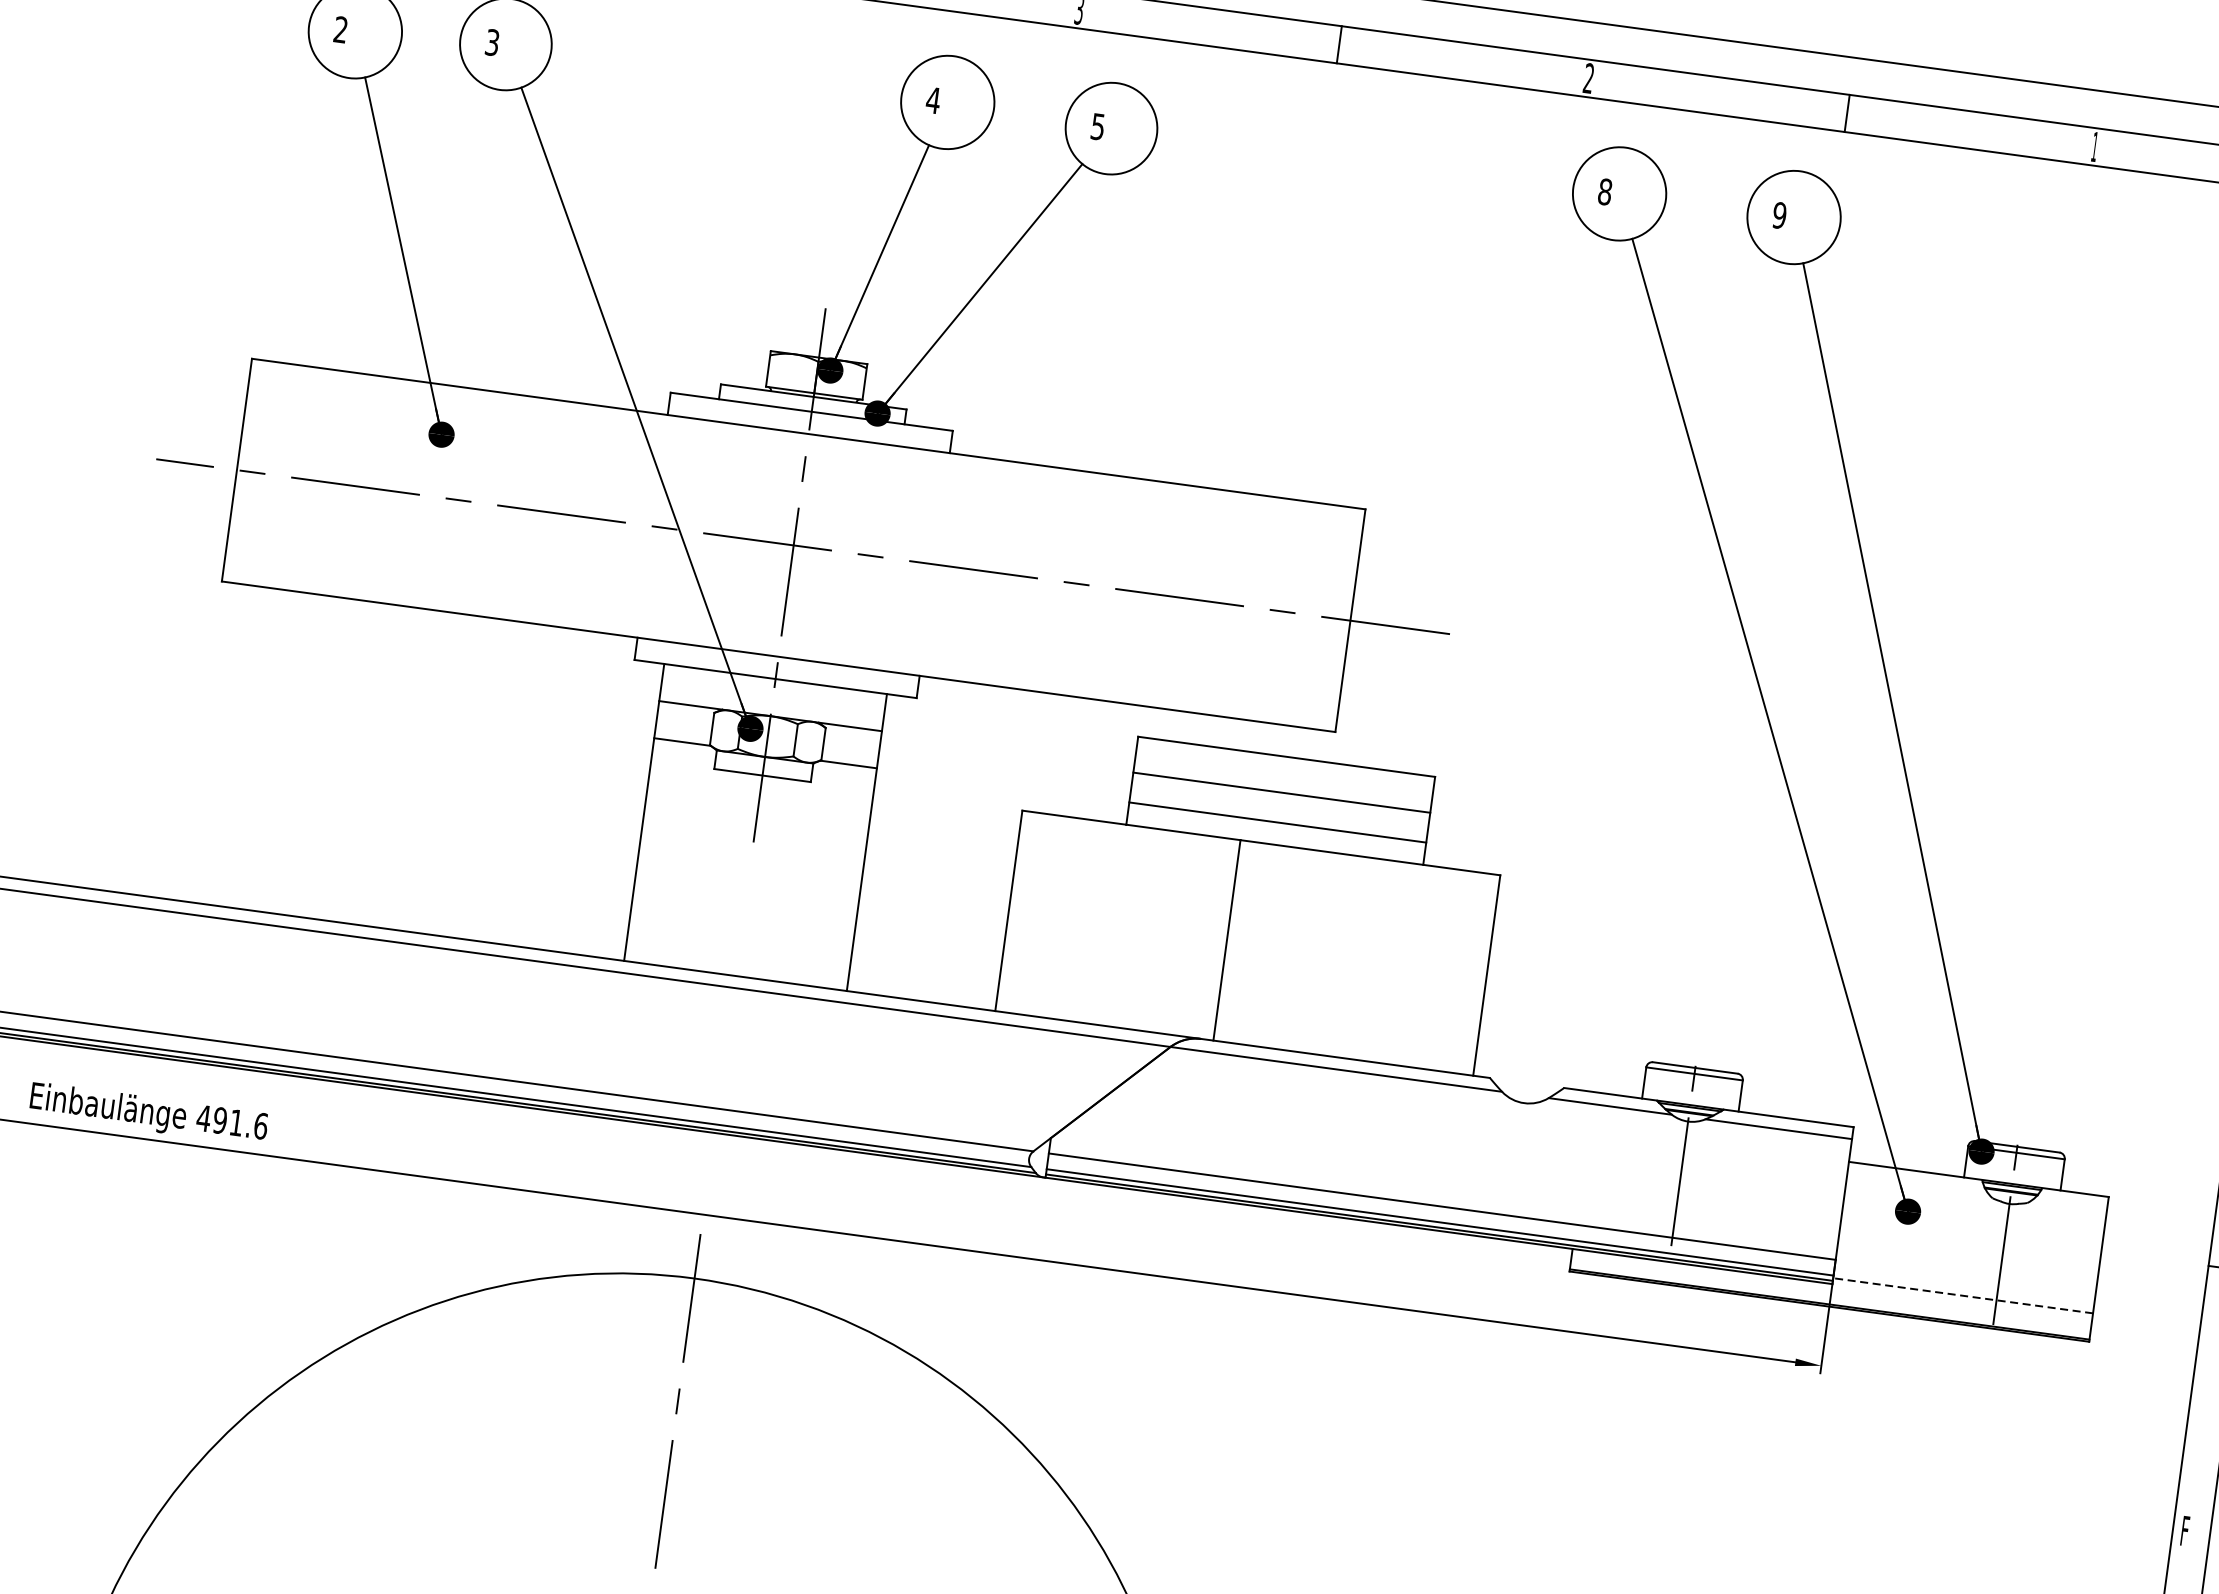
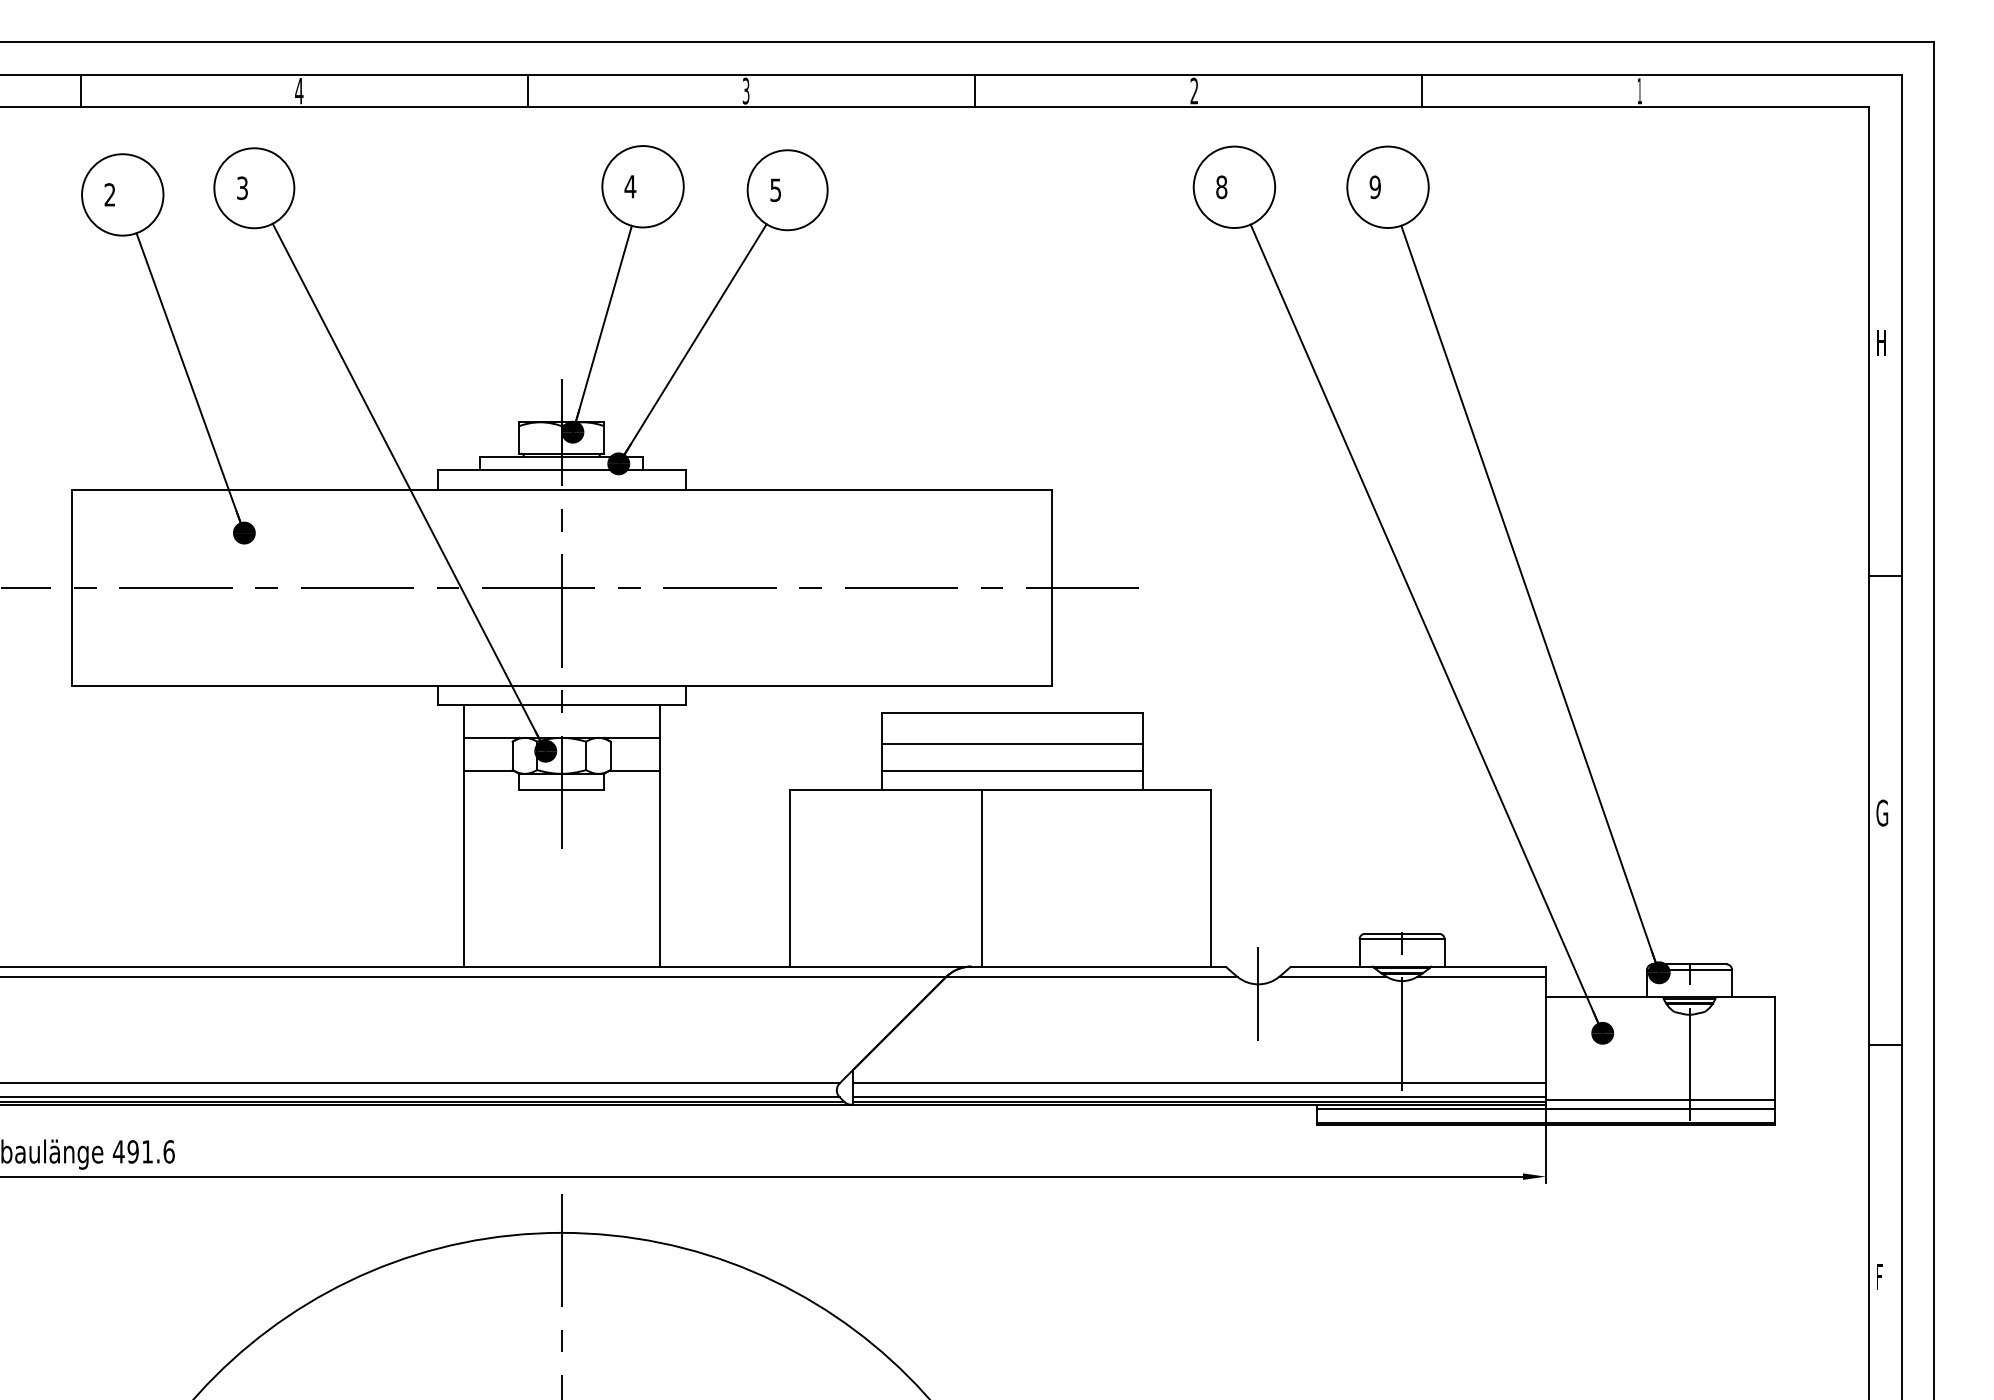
line: (1523, 1113) -> (1258, 993), added
line: (1831, 1288) -> (1545, 1108), added
line: (1962, 1295) -> (1659, 1099), dashed -> solid

